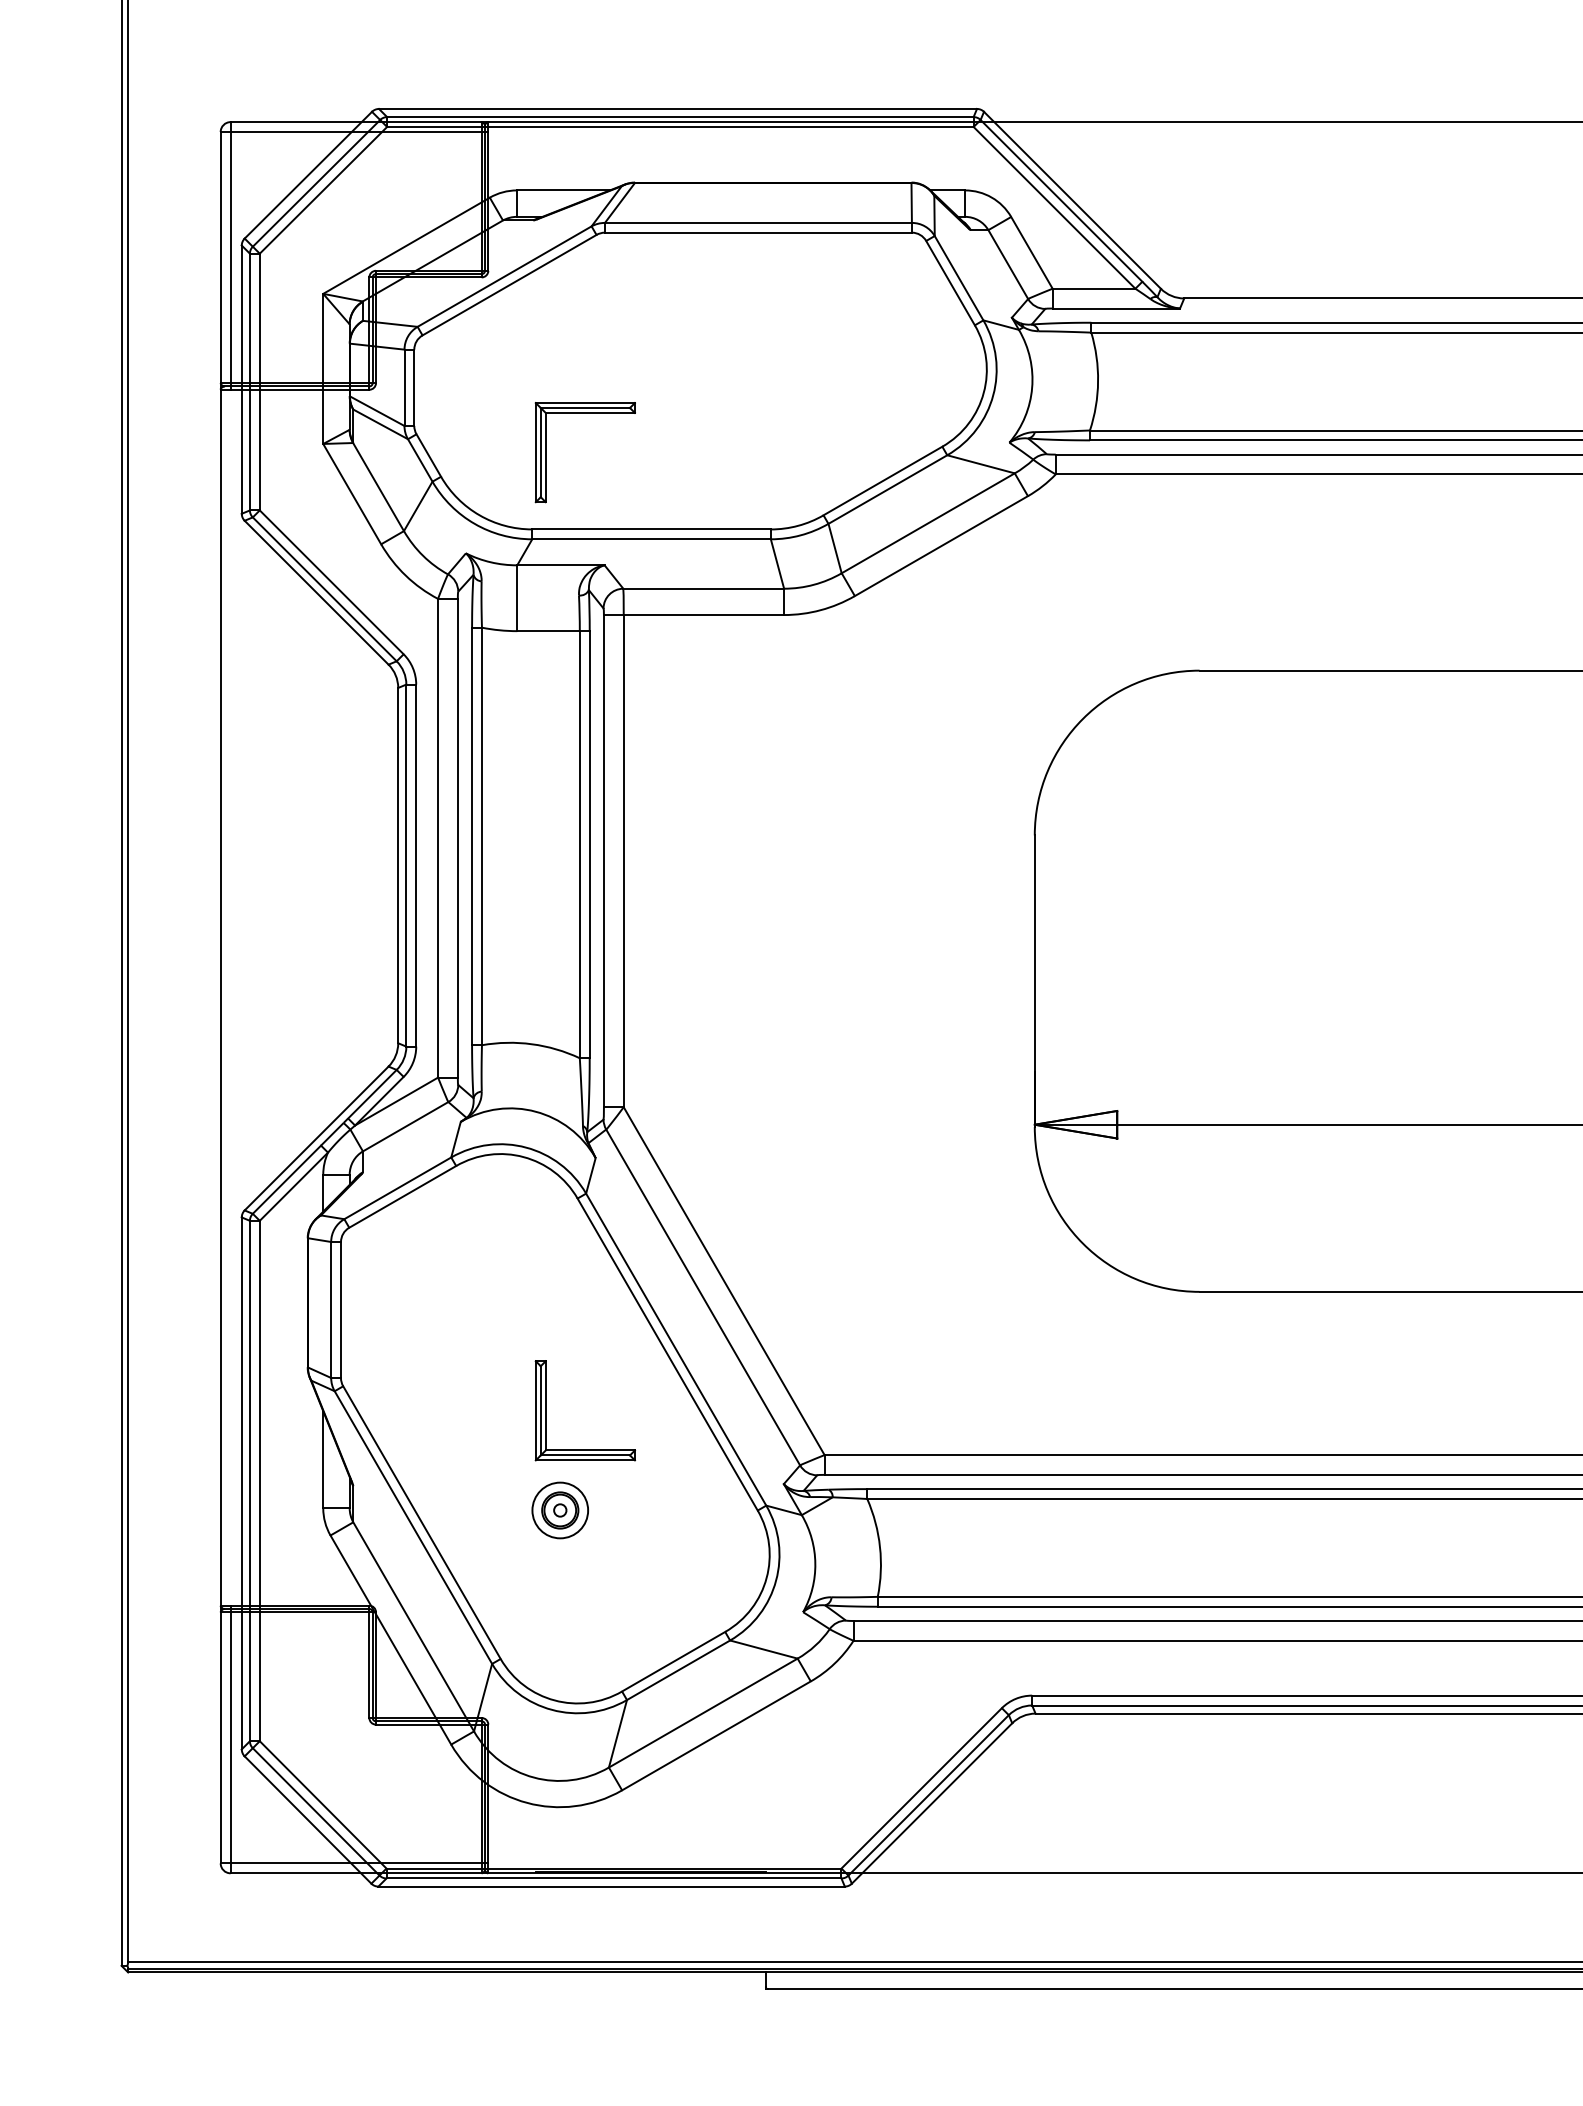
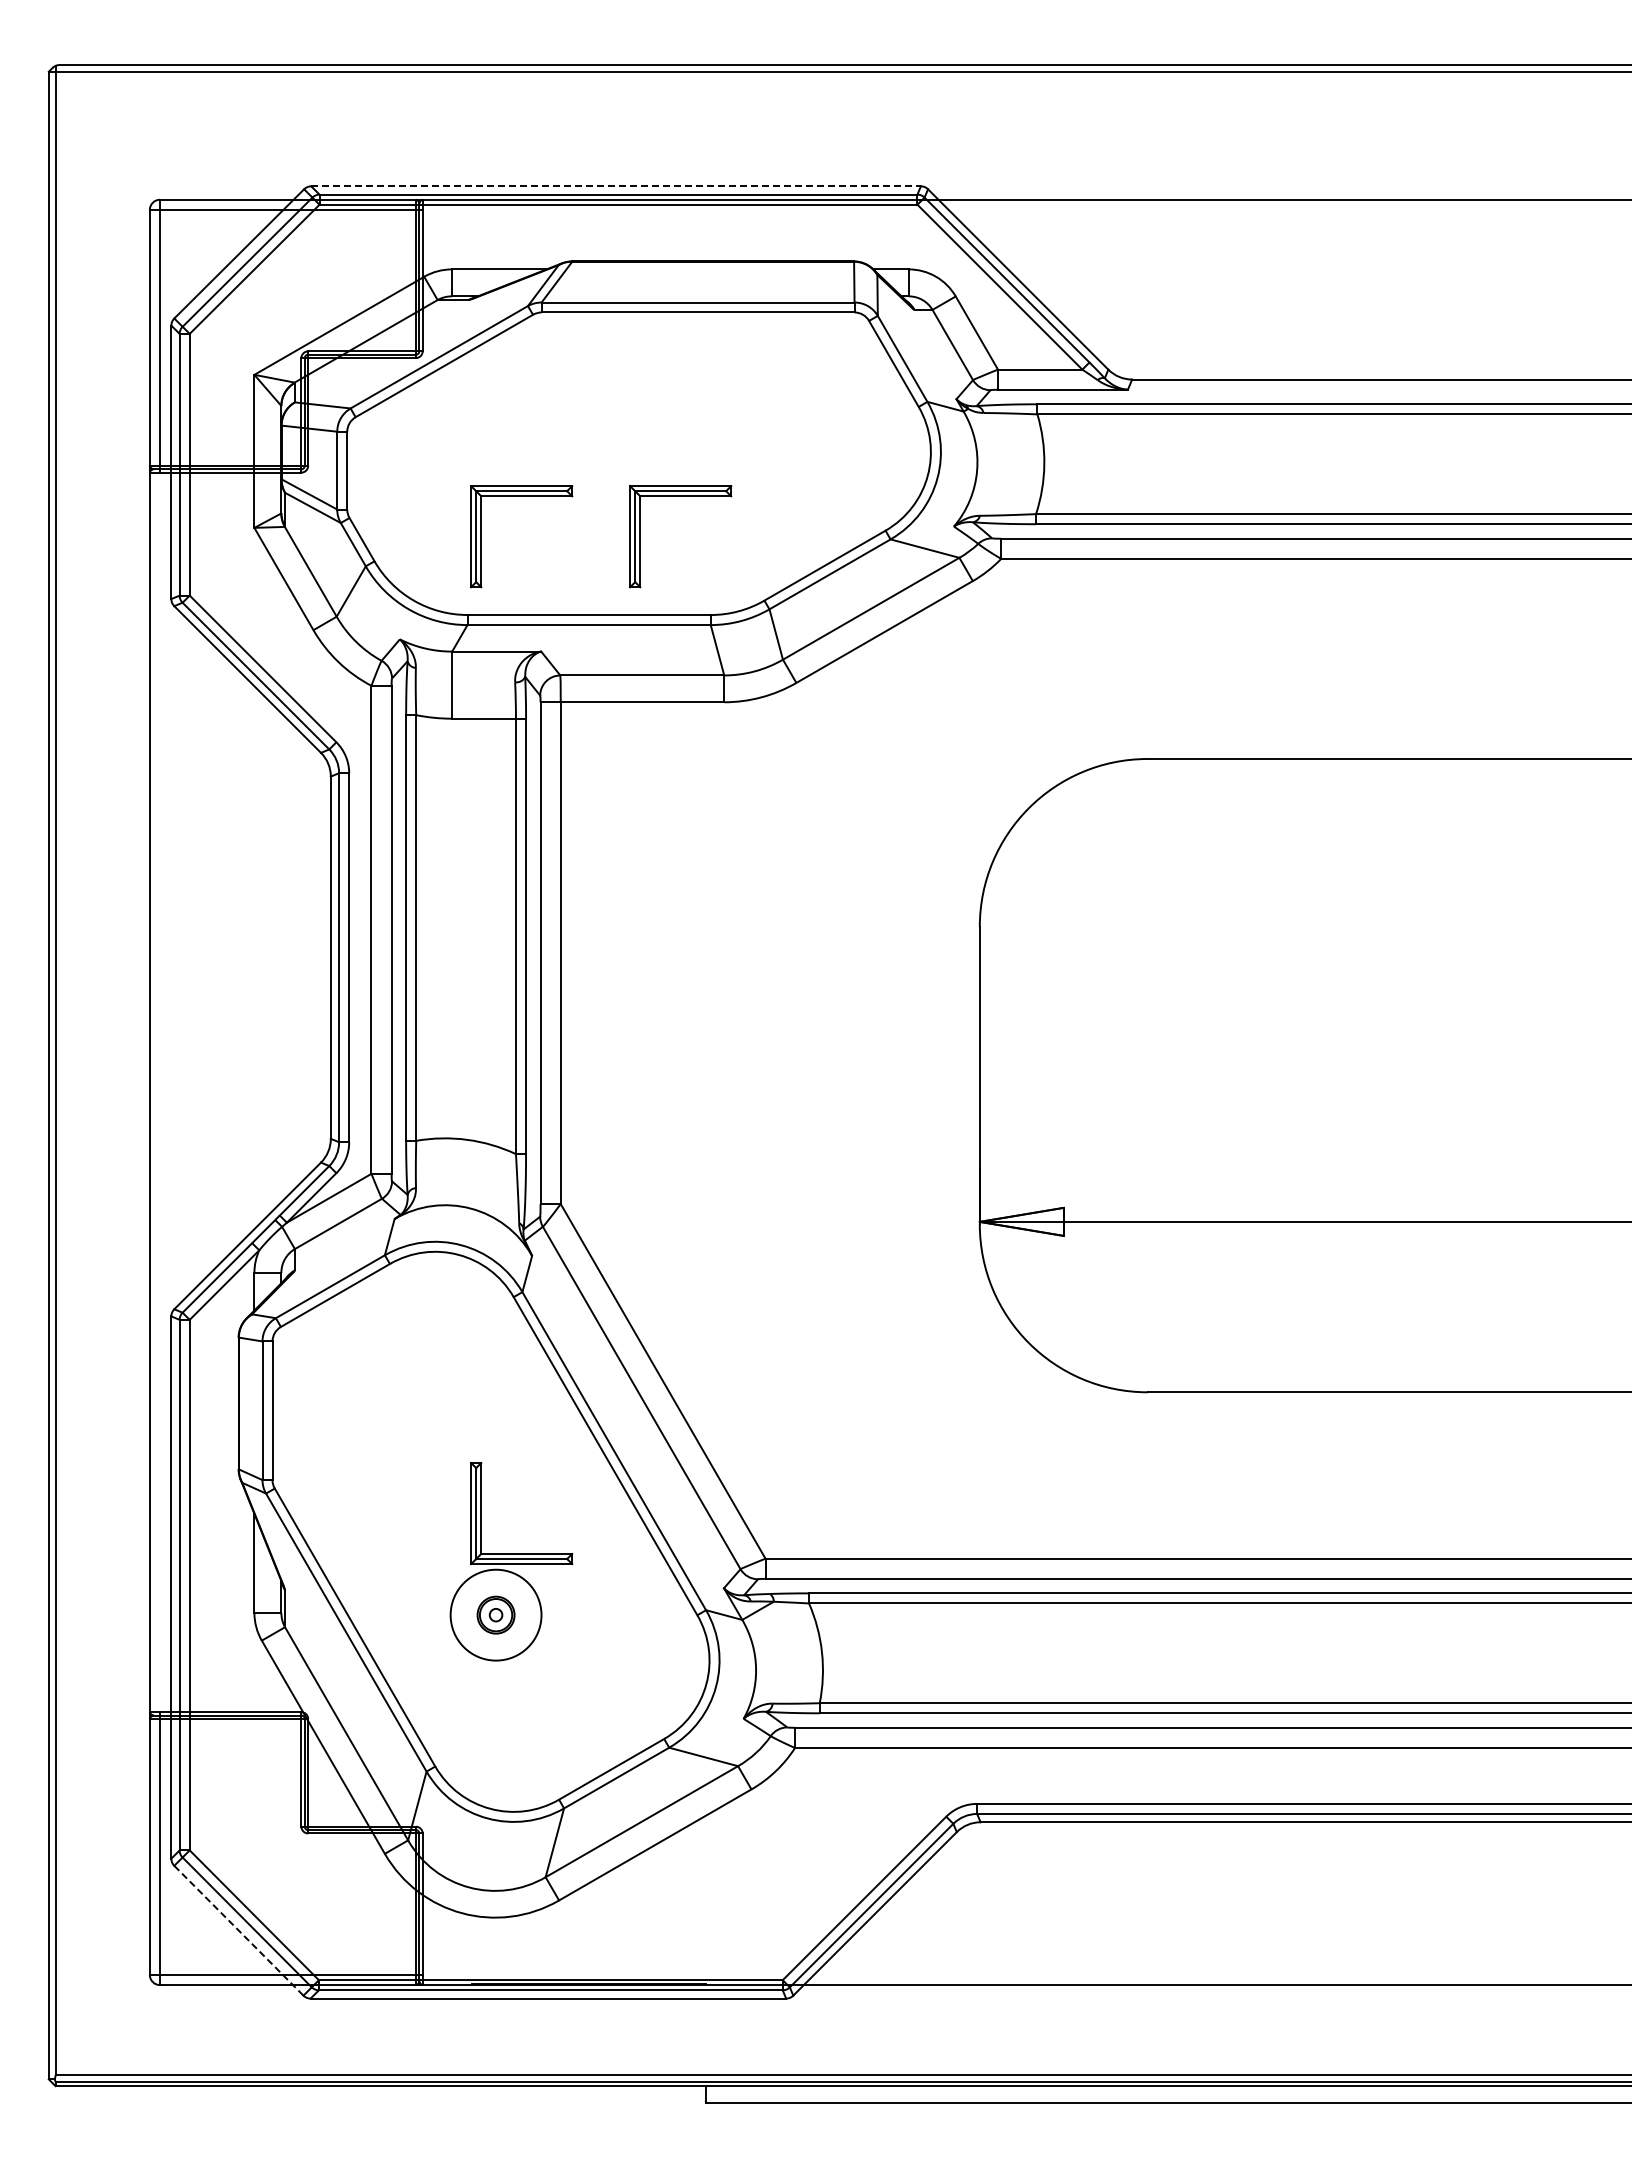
line: (678, 109) -> (616, 186), solid -> dashed
part: (741, 413) -> (680, 496), added
circle: (559, 1509) -> (495, 1614), size x1.6
line: (307, 1819) -> (238, 1930), solid -> dashed

